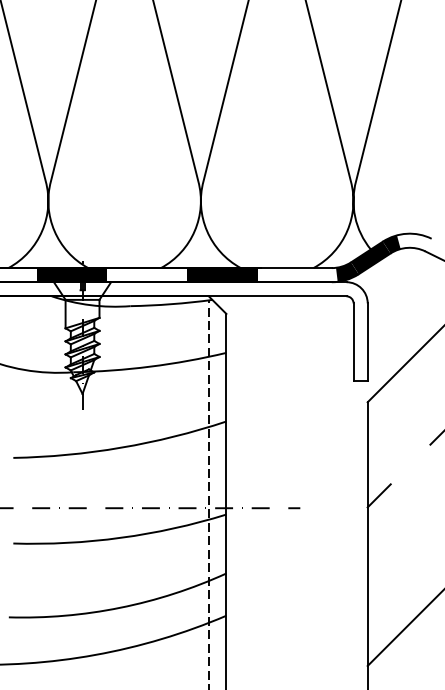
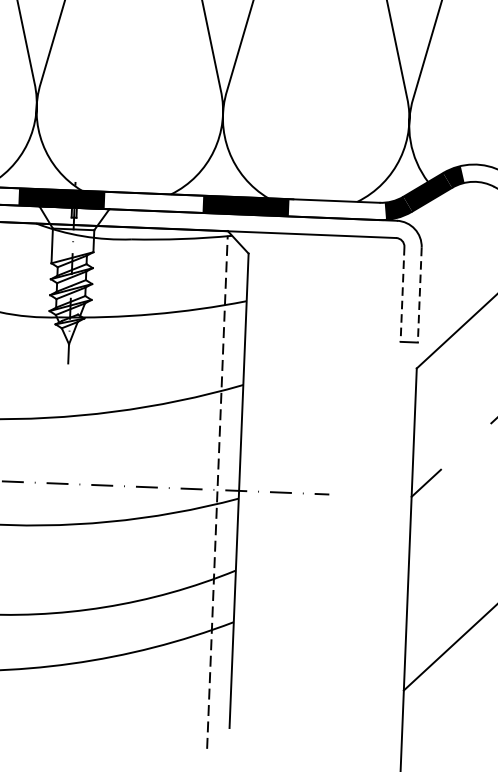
line: (353, 342) -> (402, 294), solid -> dashed
line: (367, 342) -> (419, 295), solid -> dashed

